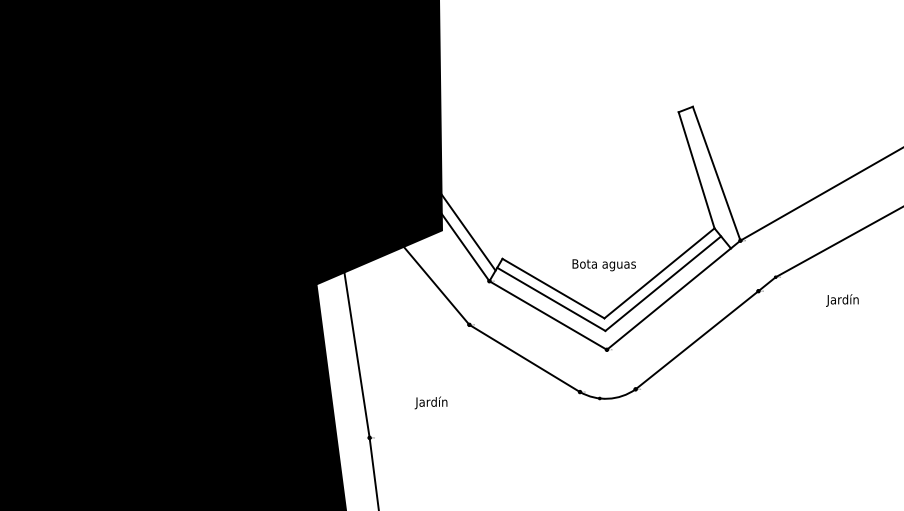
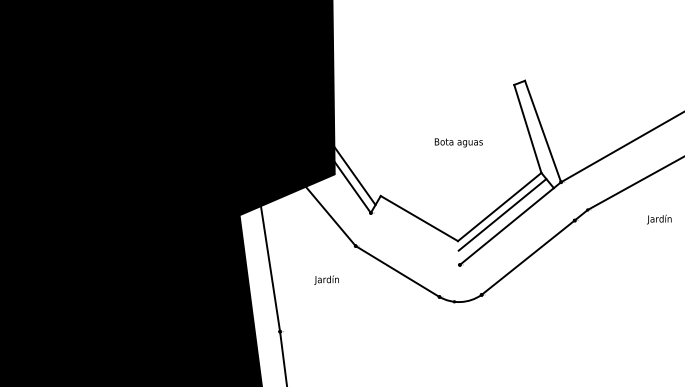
text: (603, 264) -> (458, 142), moved
line: (550, 299) -> (417, 226), removed
text: (842, 300) -> (659, 219), moved
line: (547, 314) -> (414, 238), removed
text: (430, 401) -> (326, 279), moved

